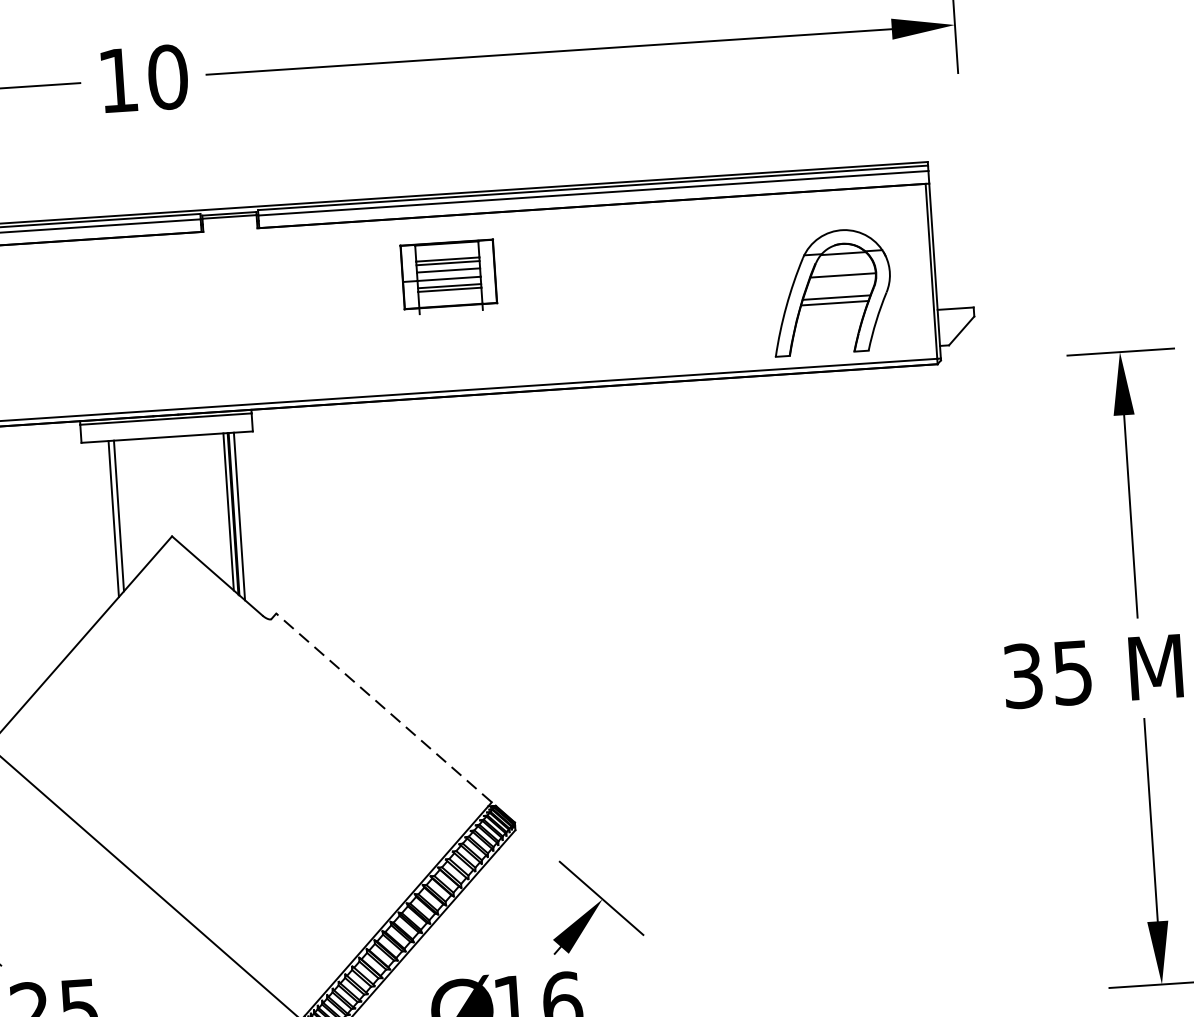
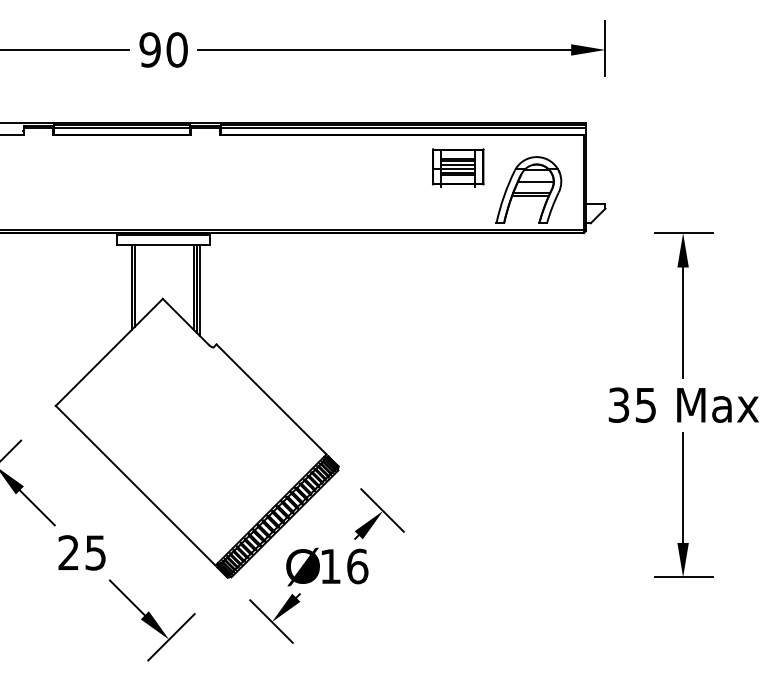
text: (117, 79) -> (149, 49), 10 -> 90
part: (449, 275) -> (458, 167), moved
line: (383, 707) -> (271, 399), dashed -> solid

